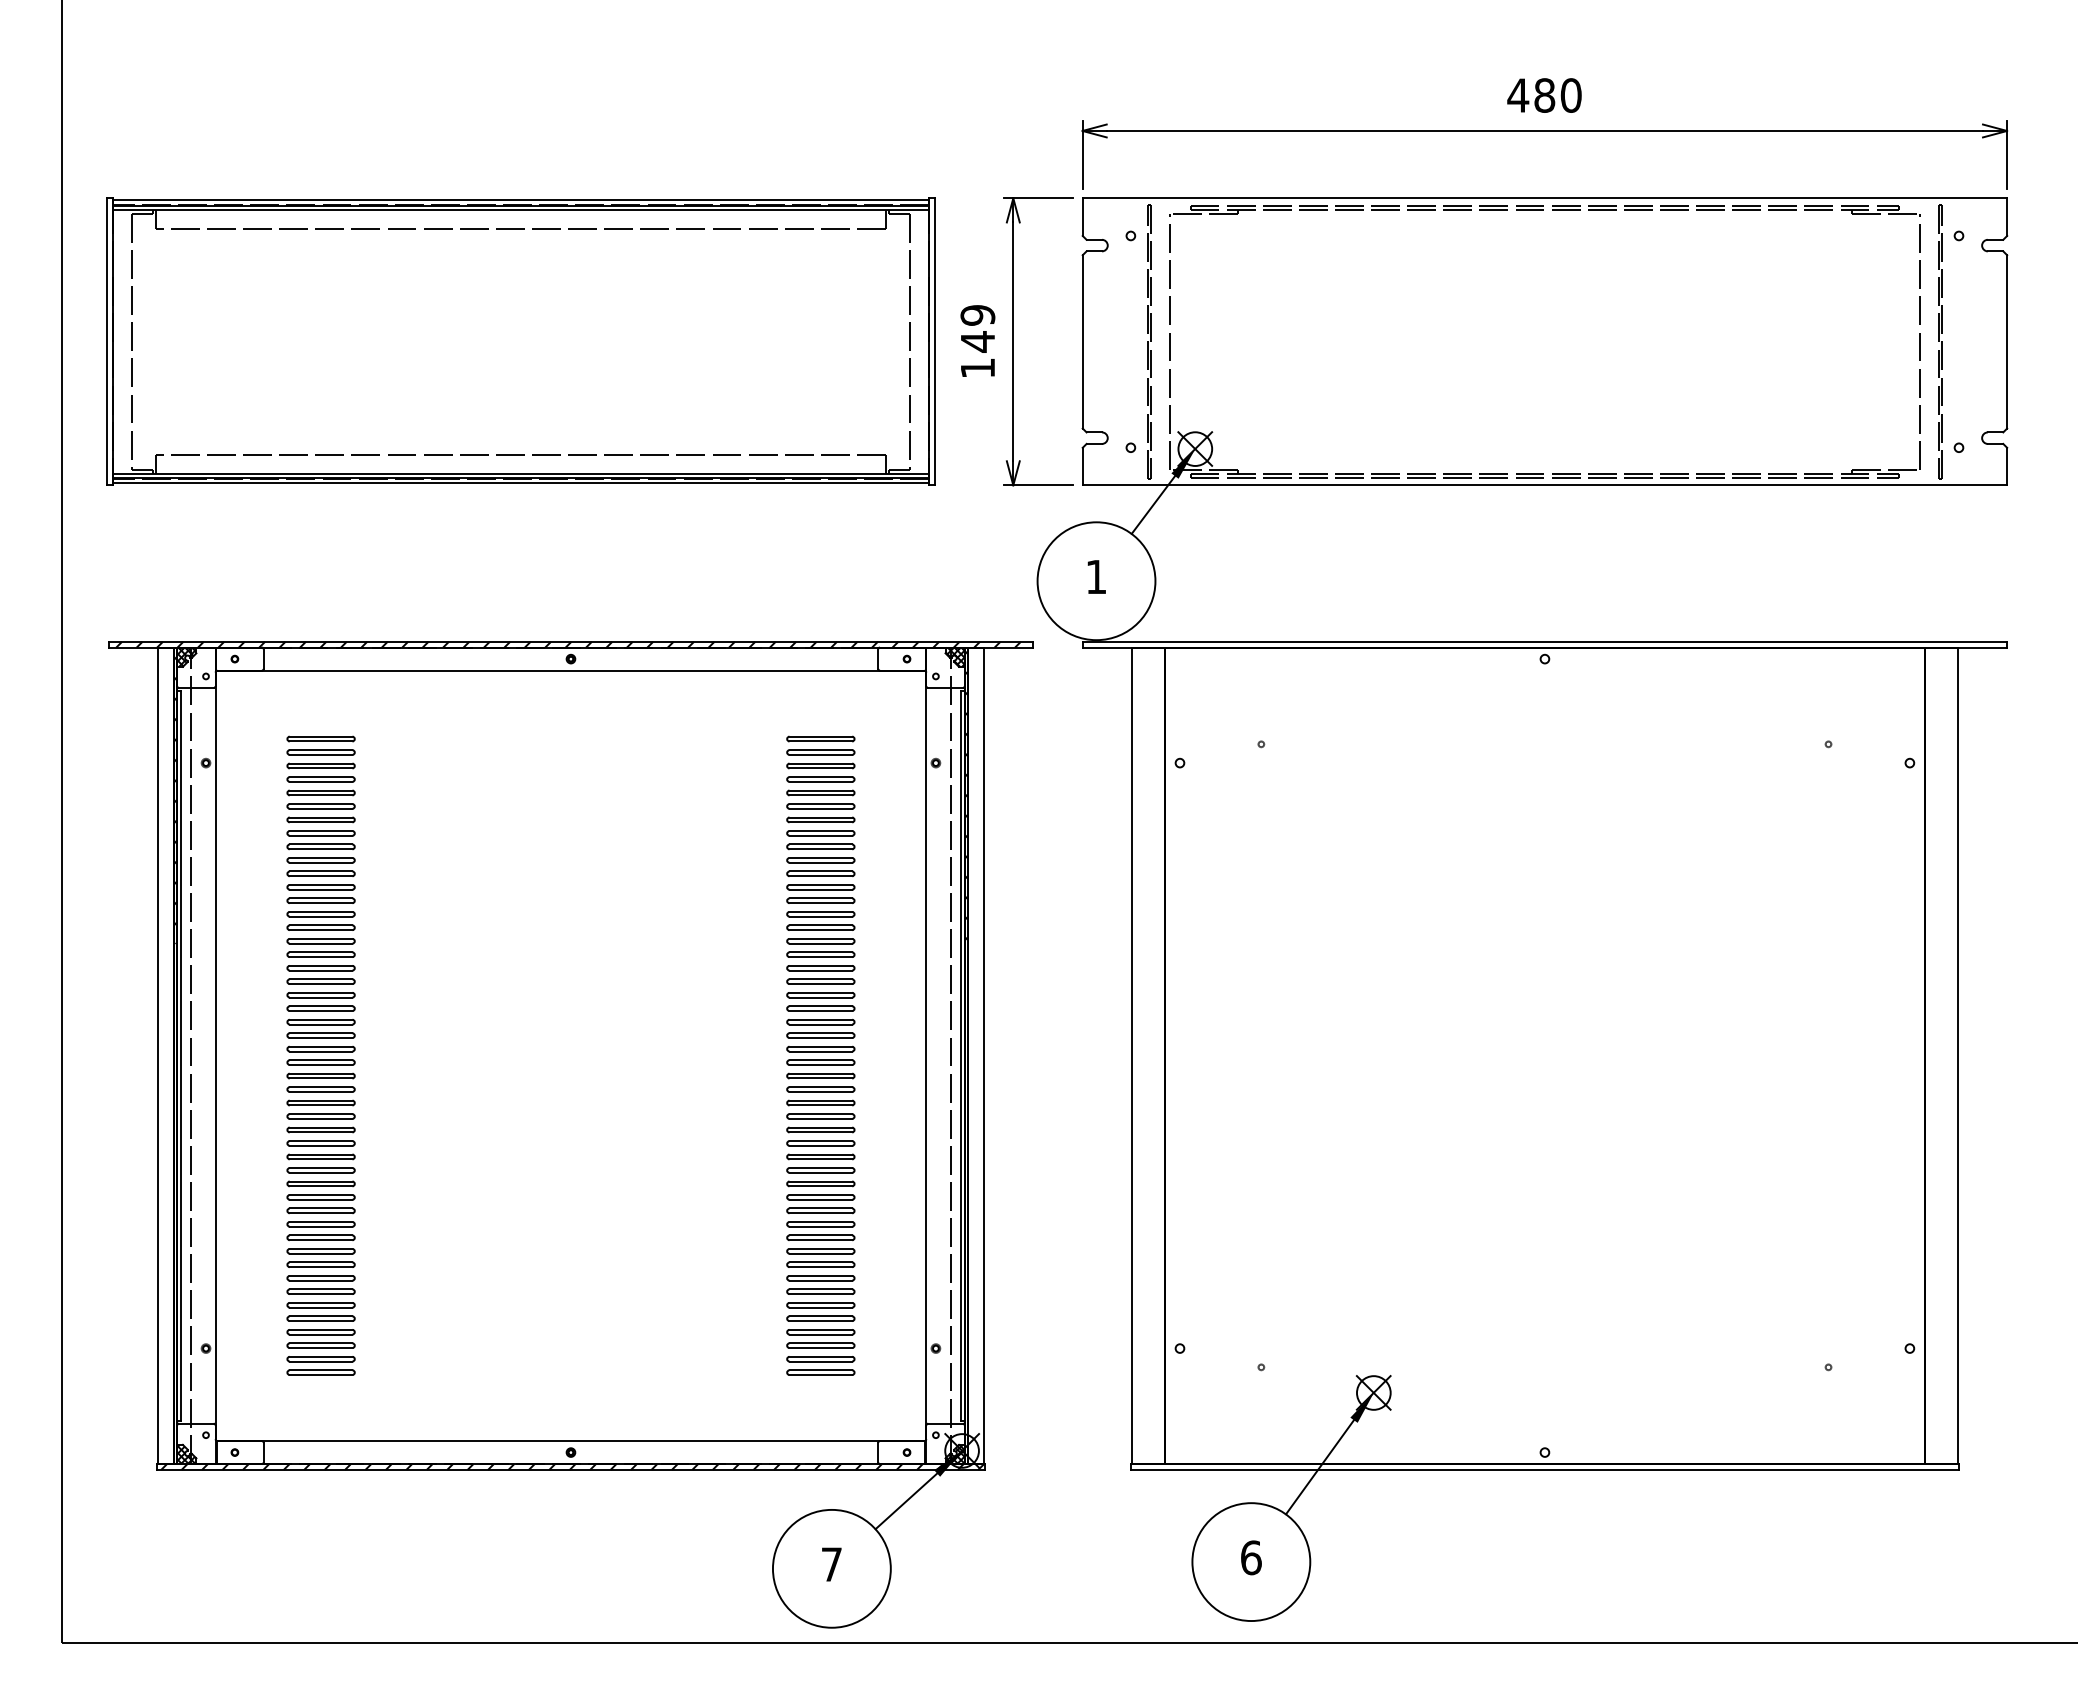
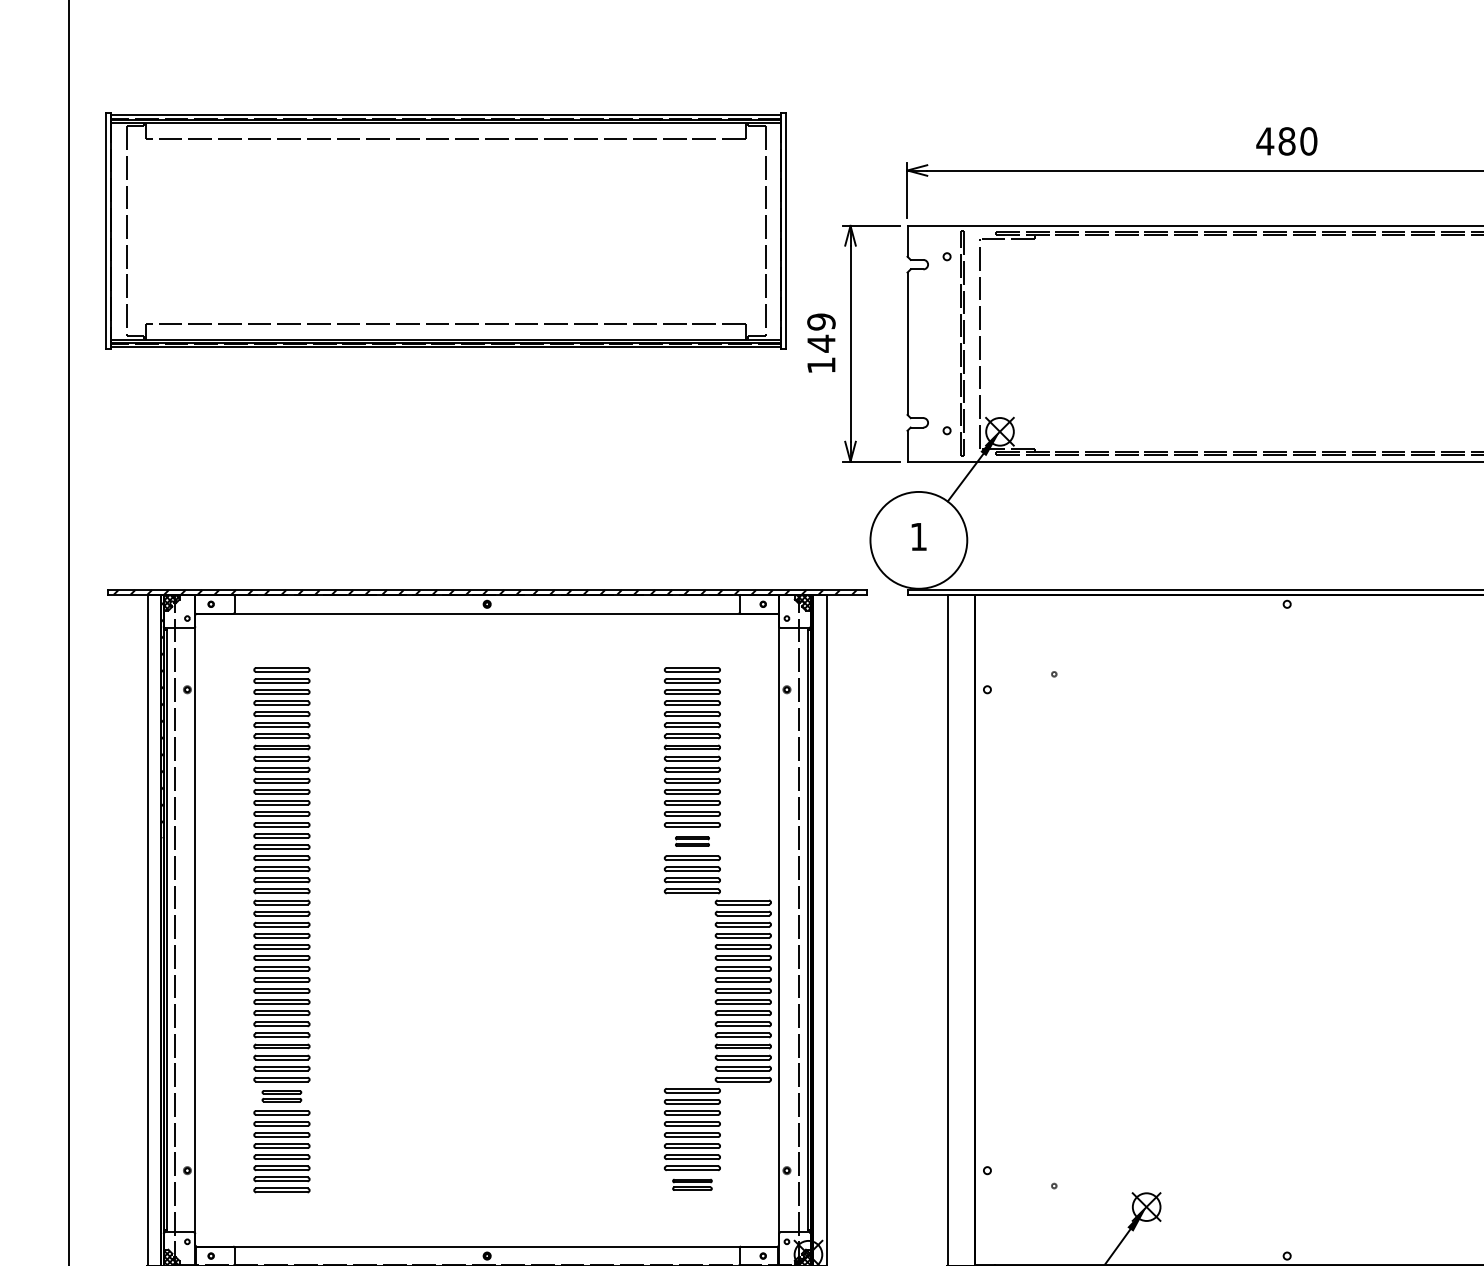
part: (520, 341) -> (445, 230), moved
part: (820, 947) -> (692, 841), size x0.6
part: (820, 1129) -> (743, 990), moved
part: (320, 1257) -> (281, 1095), size x0.7
part: (820, 1365) -> (692, 1184), size x0.7

